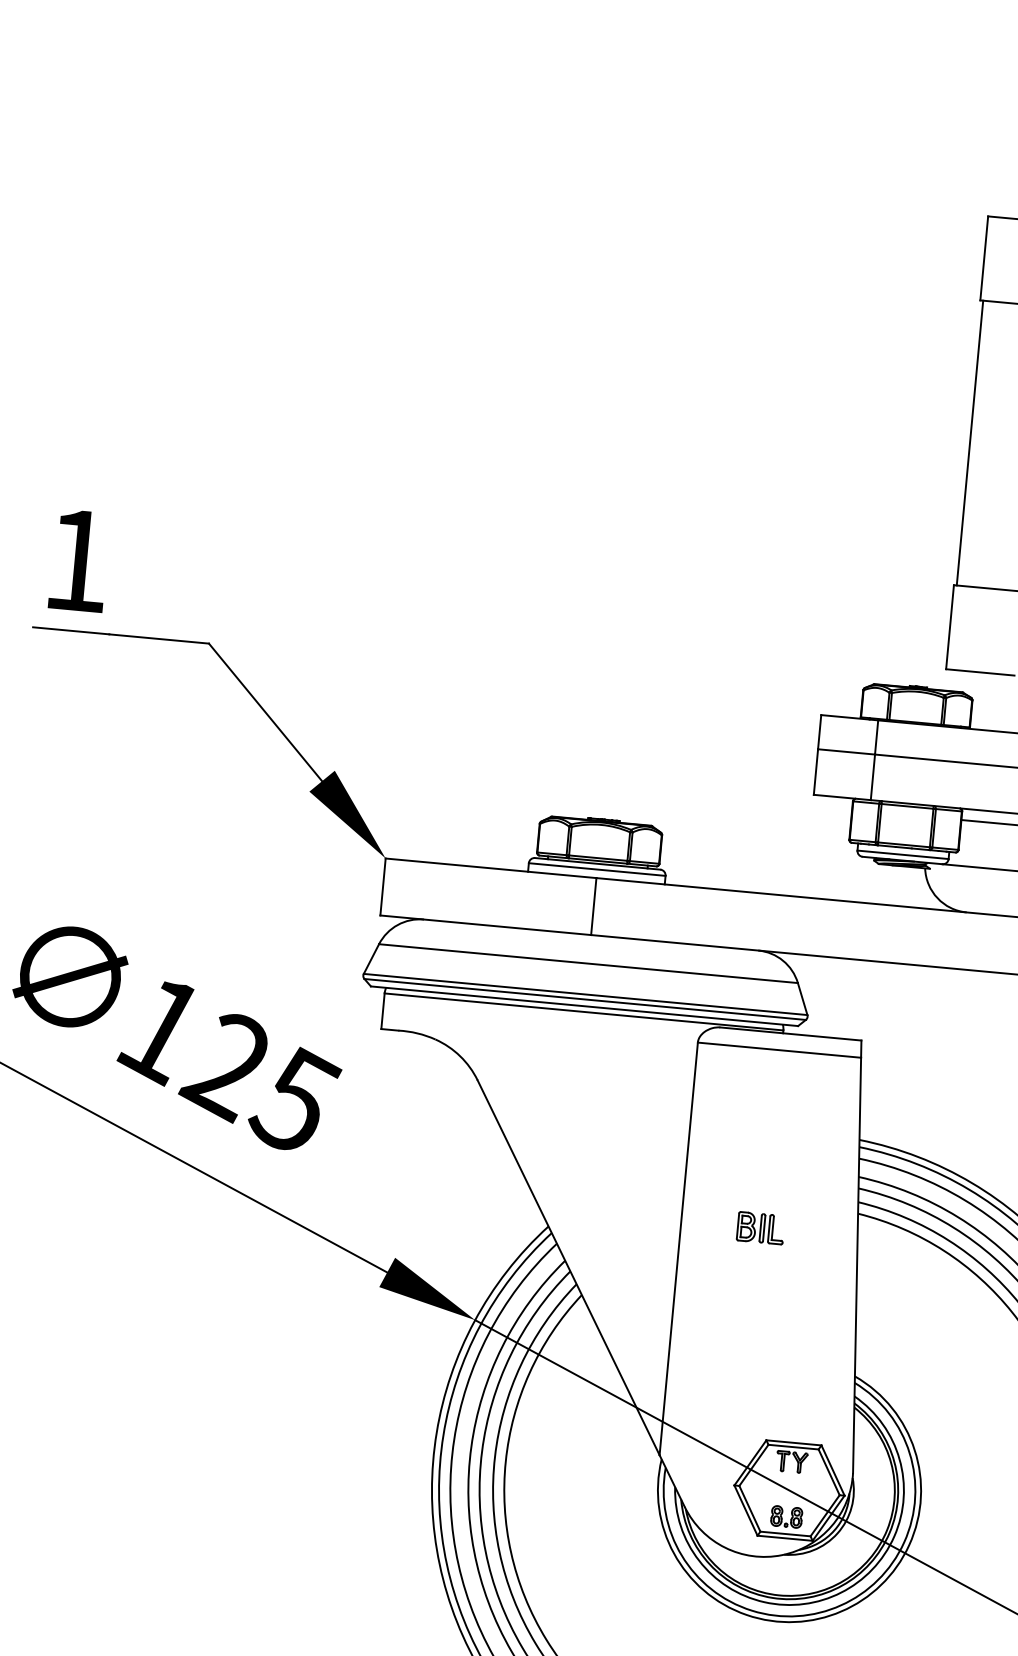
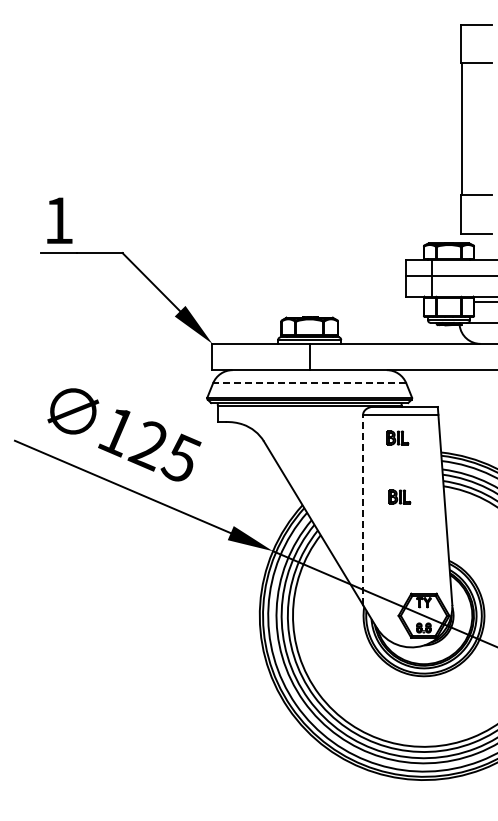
line: (588, 963) -> (309, 383), solid -> dashed
part: (767, 1098) -> (397, 437), added
line: (679, 1247) -> (363, 509), solid -> dashed

